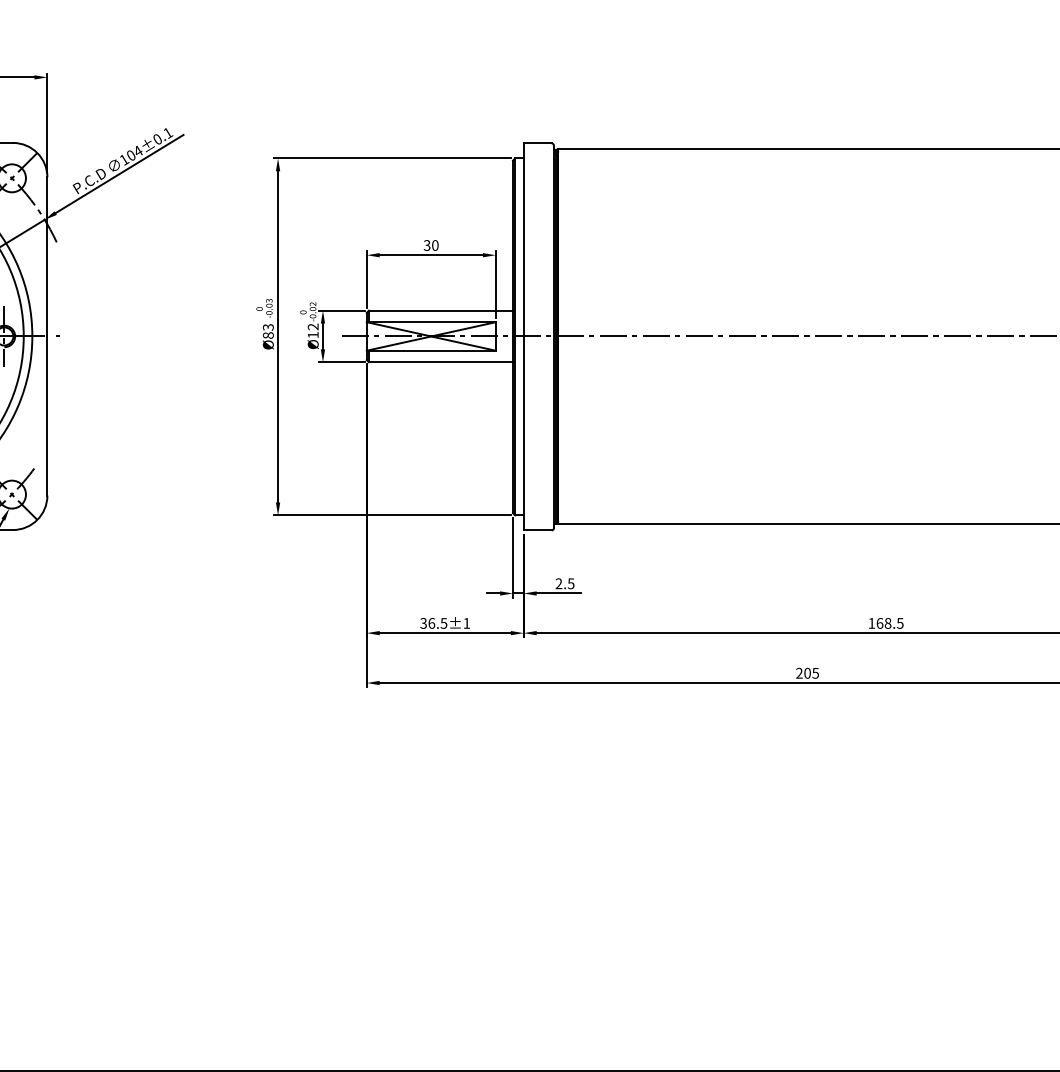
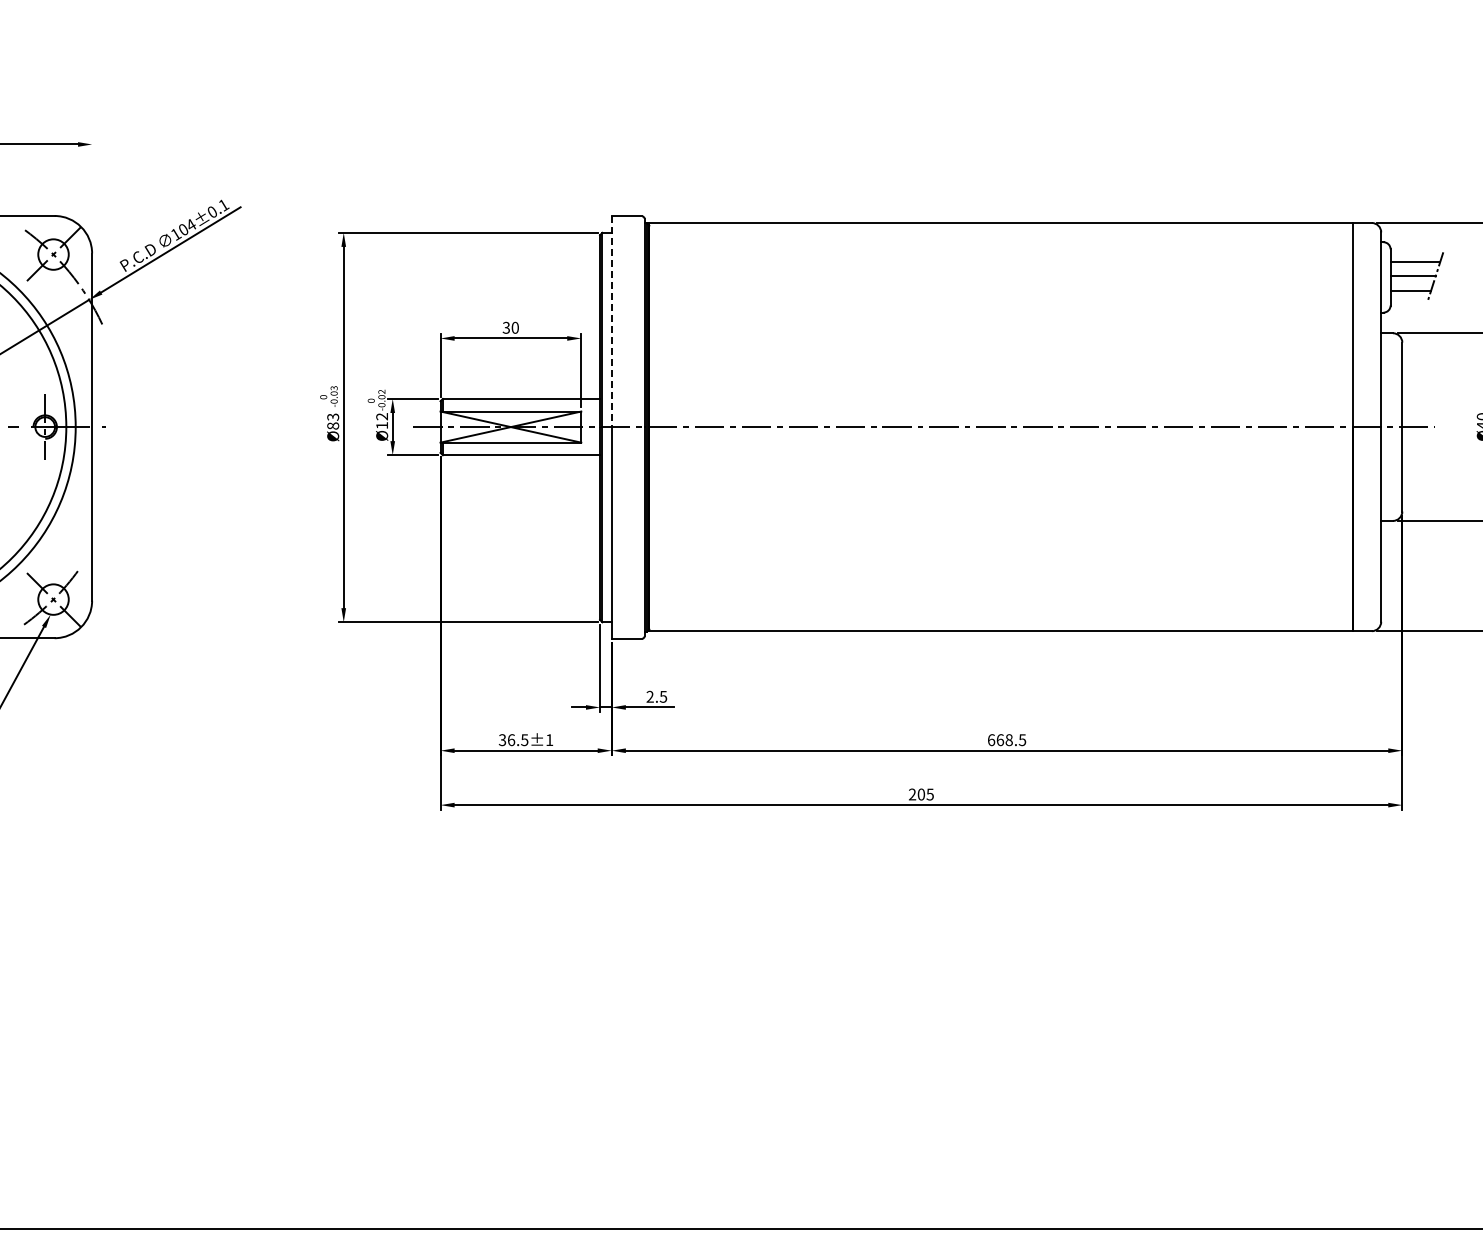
line: (47, 123) -> (92, 194), removed
line: (523, 240) -> (611, 322), solid -> dashed
text: (871, 623) -> (991, 740), 168.5 -> 668.5

